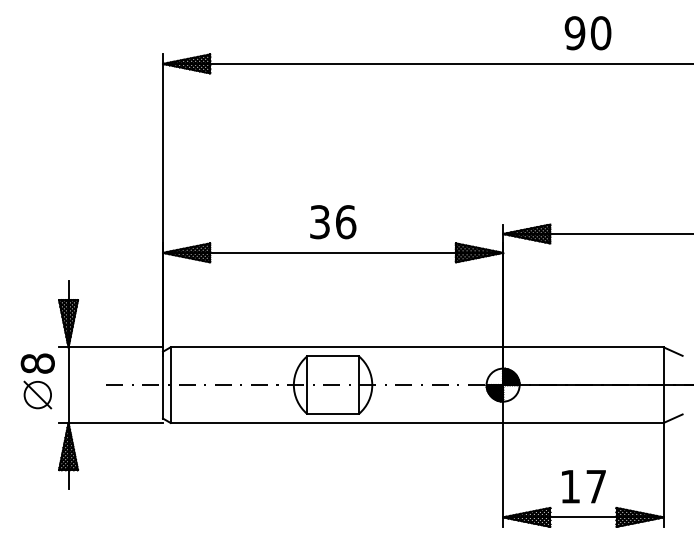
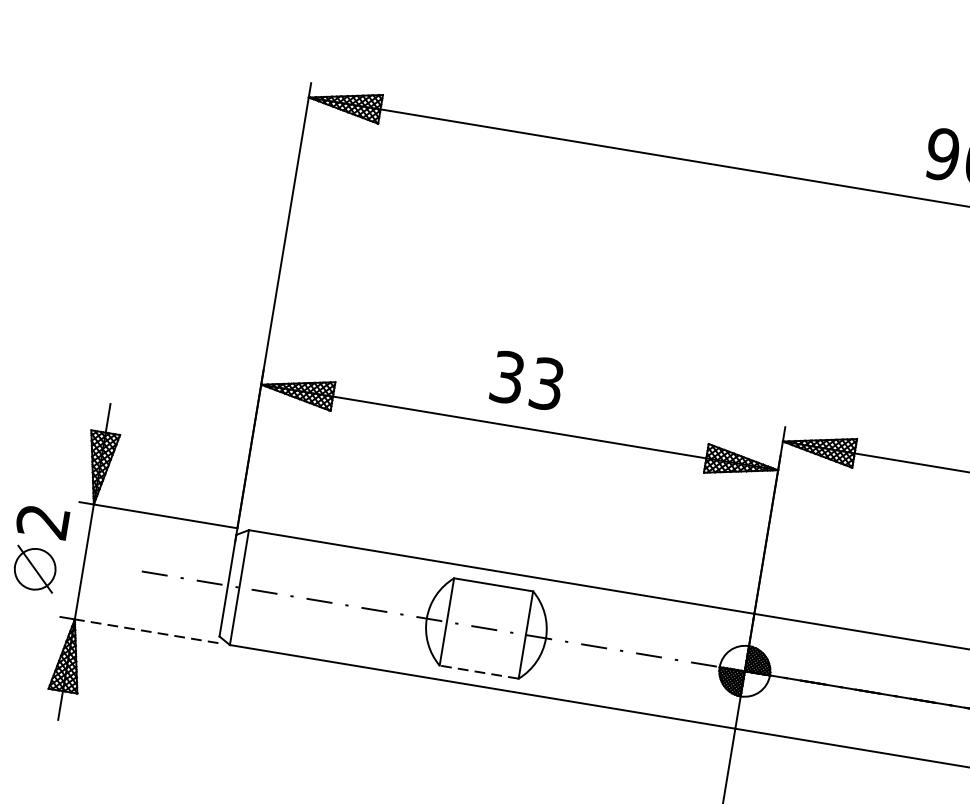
text: (346, 222) -> (547, 384), 36 -> 33
text: (37, 363) -> (42, 521), 8 -> 2
line: (333, 413) -> (479, 671), solid -> dashed
line: (115, 422) -> (146, 630), solid -> dashed

